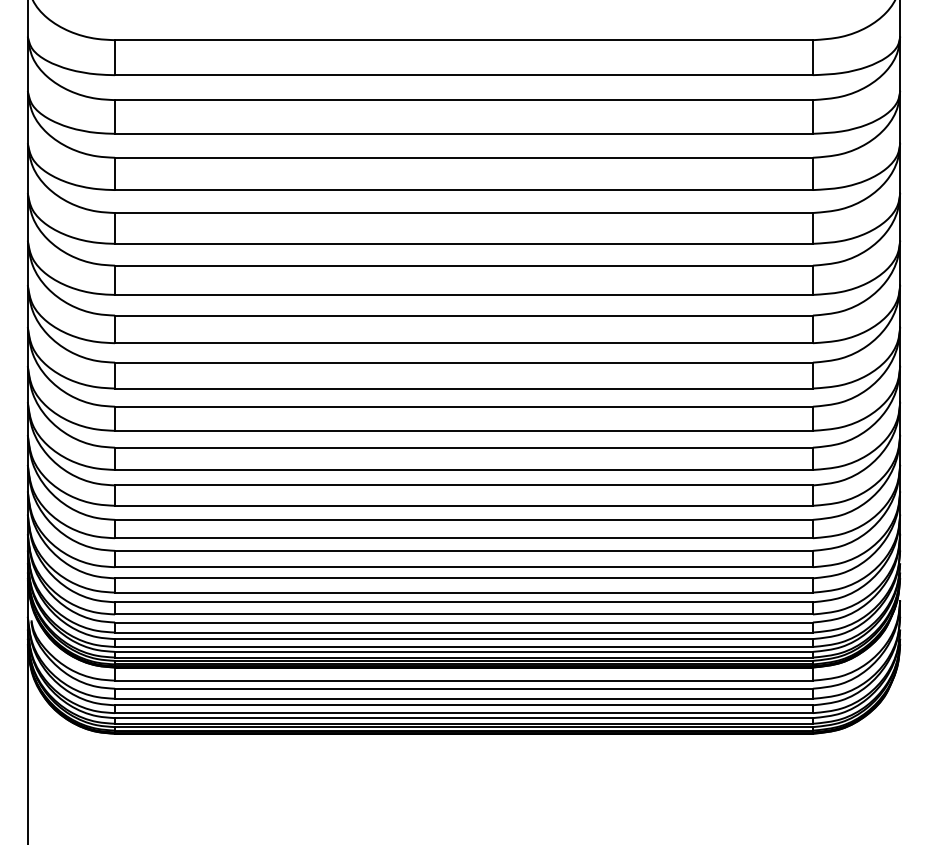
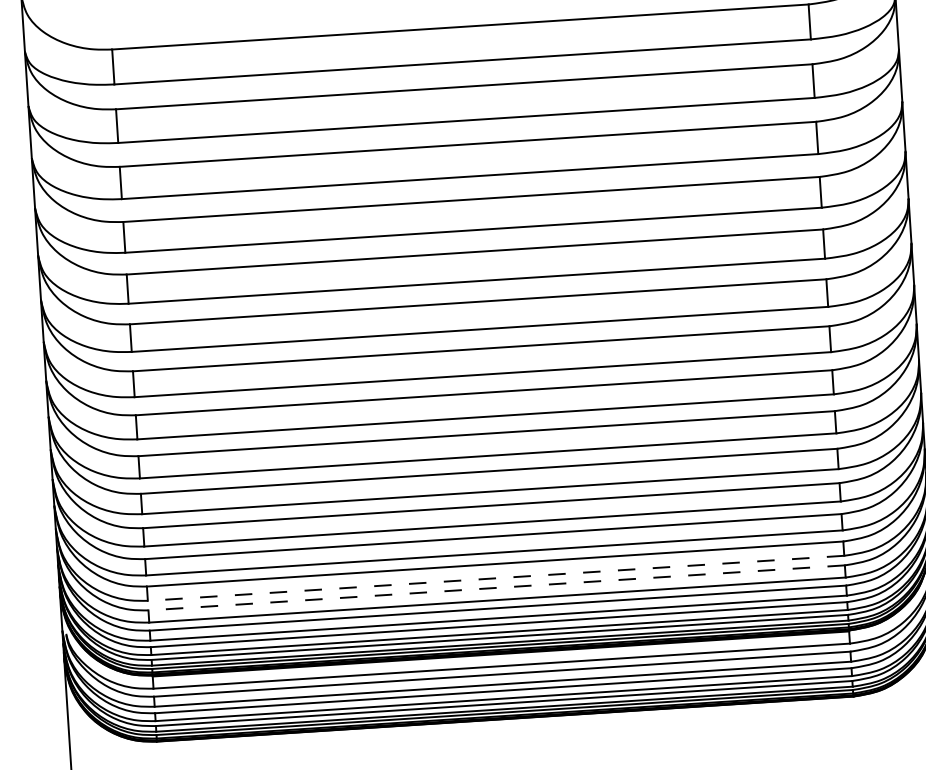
line: (463, 592) -> (495, 578), solid -> dashed
line: (463, 602) -> (496, 588), solid -> dashed

